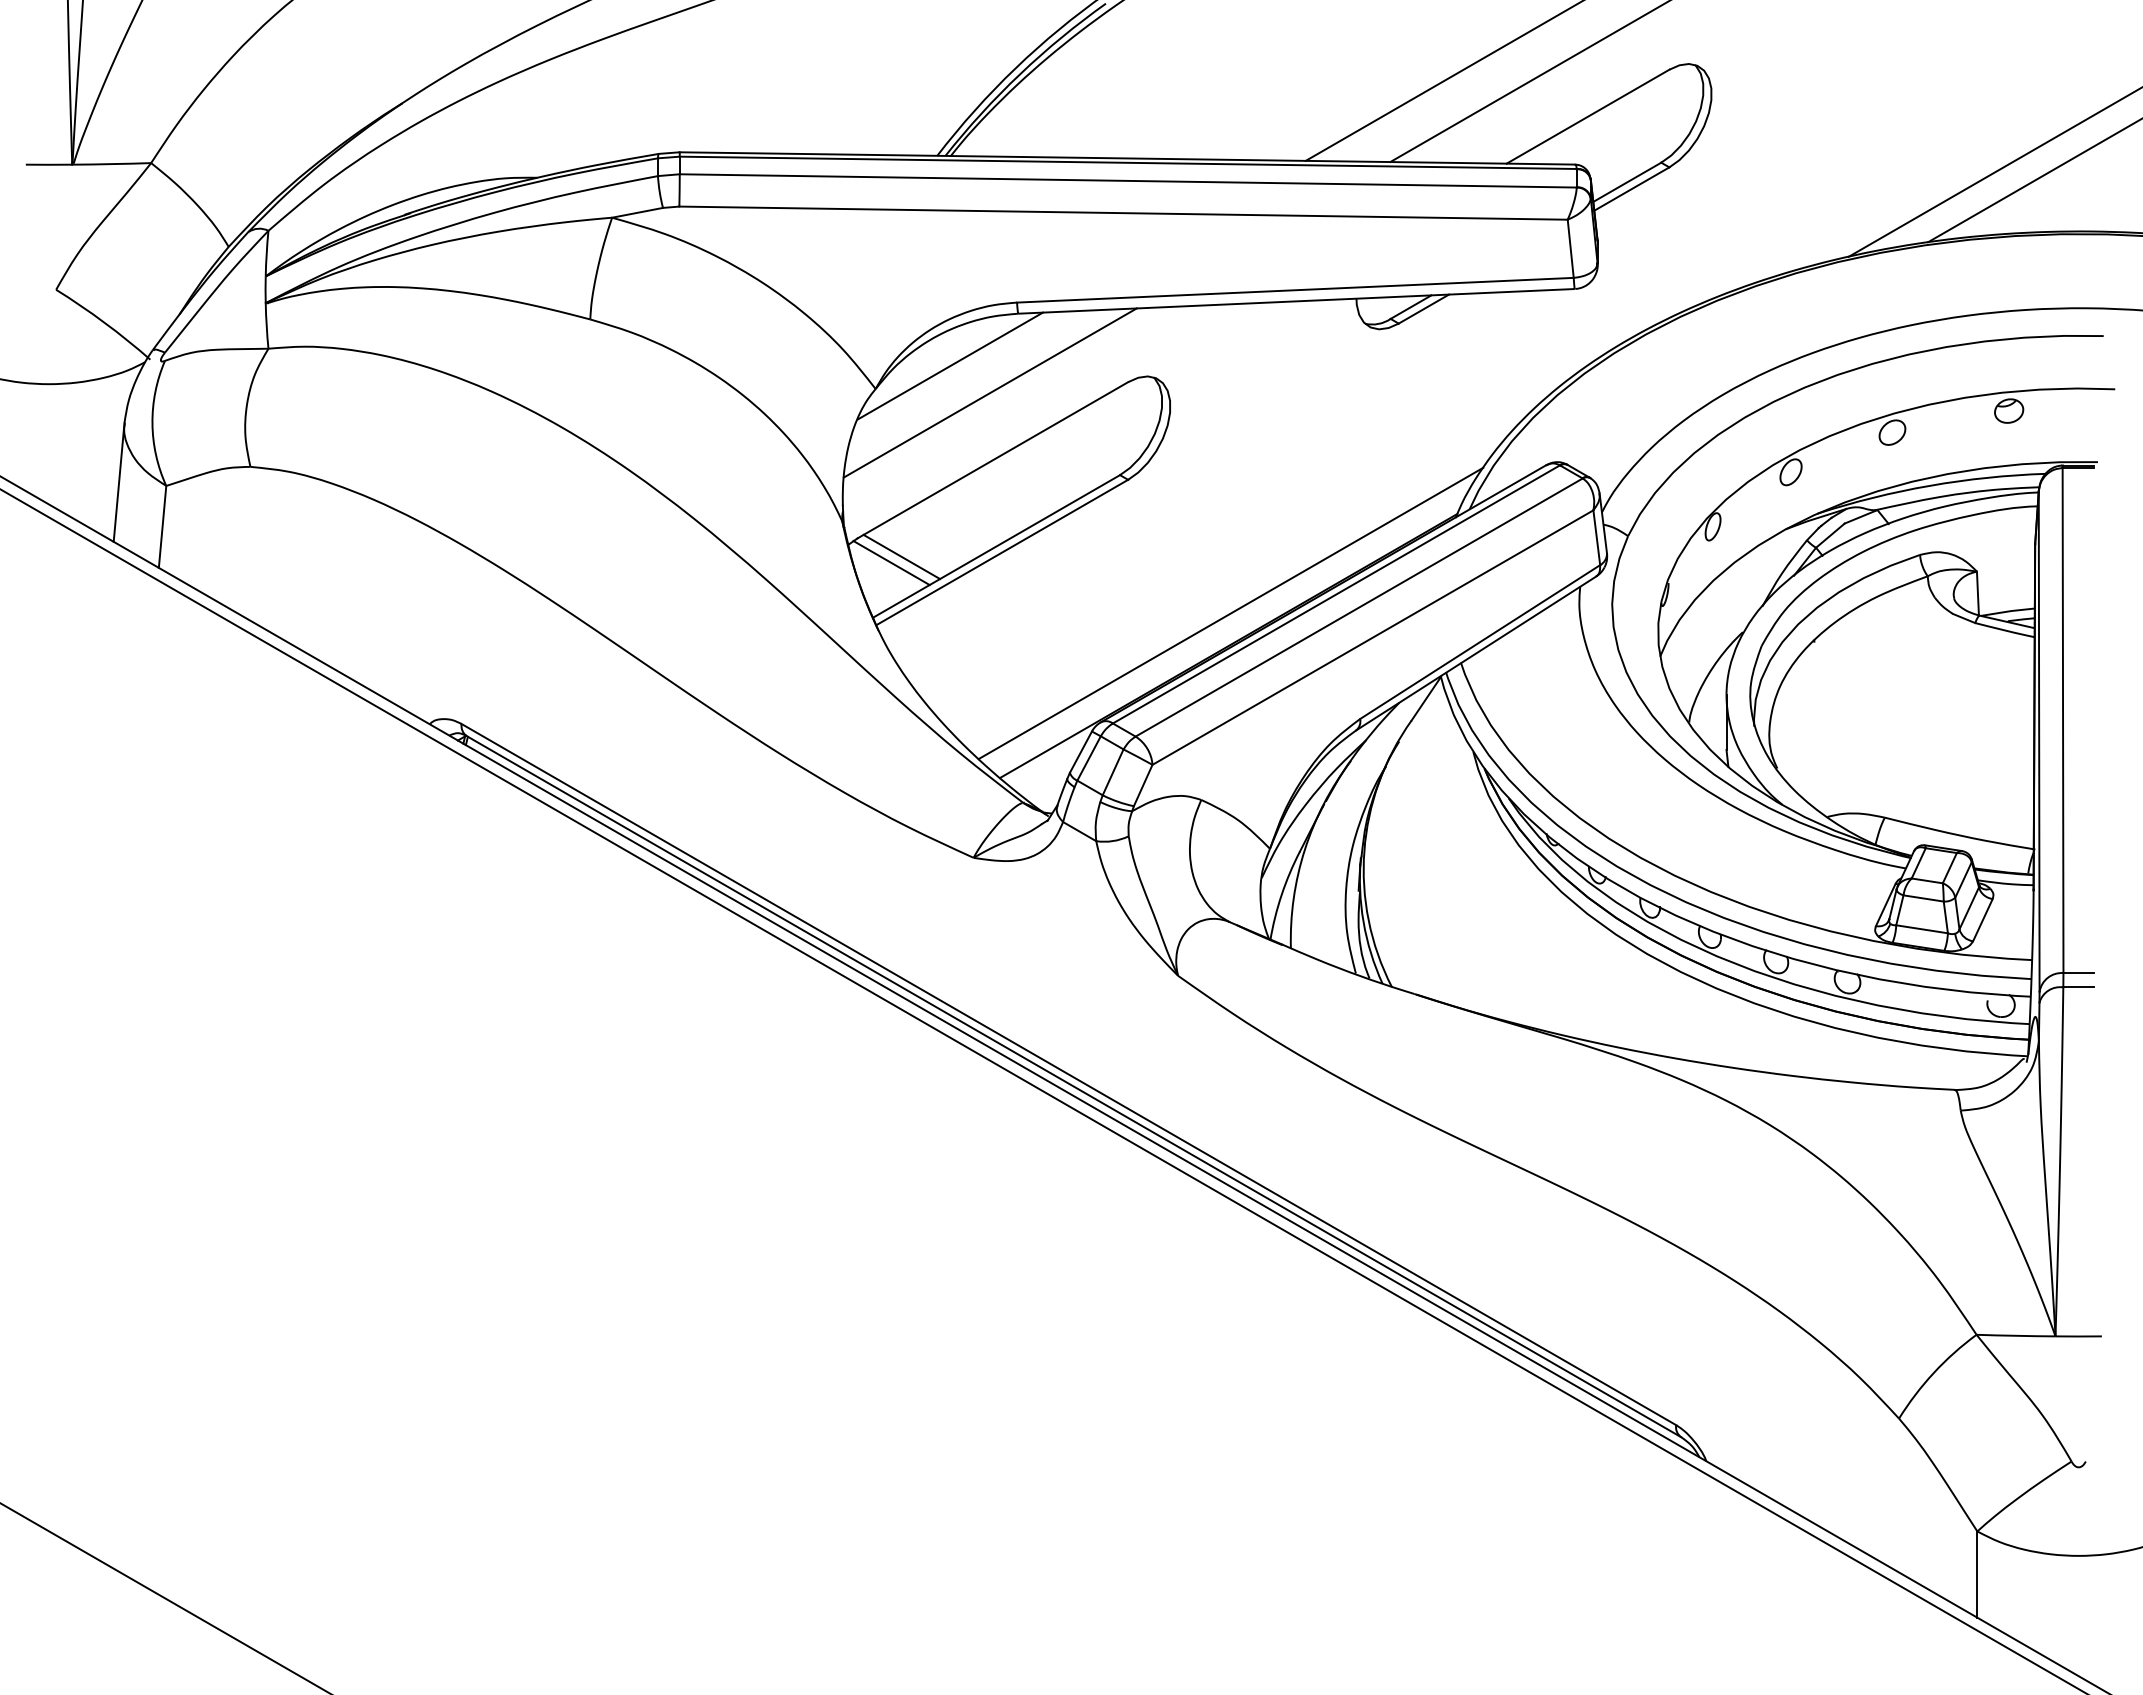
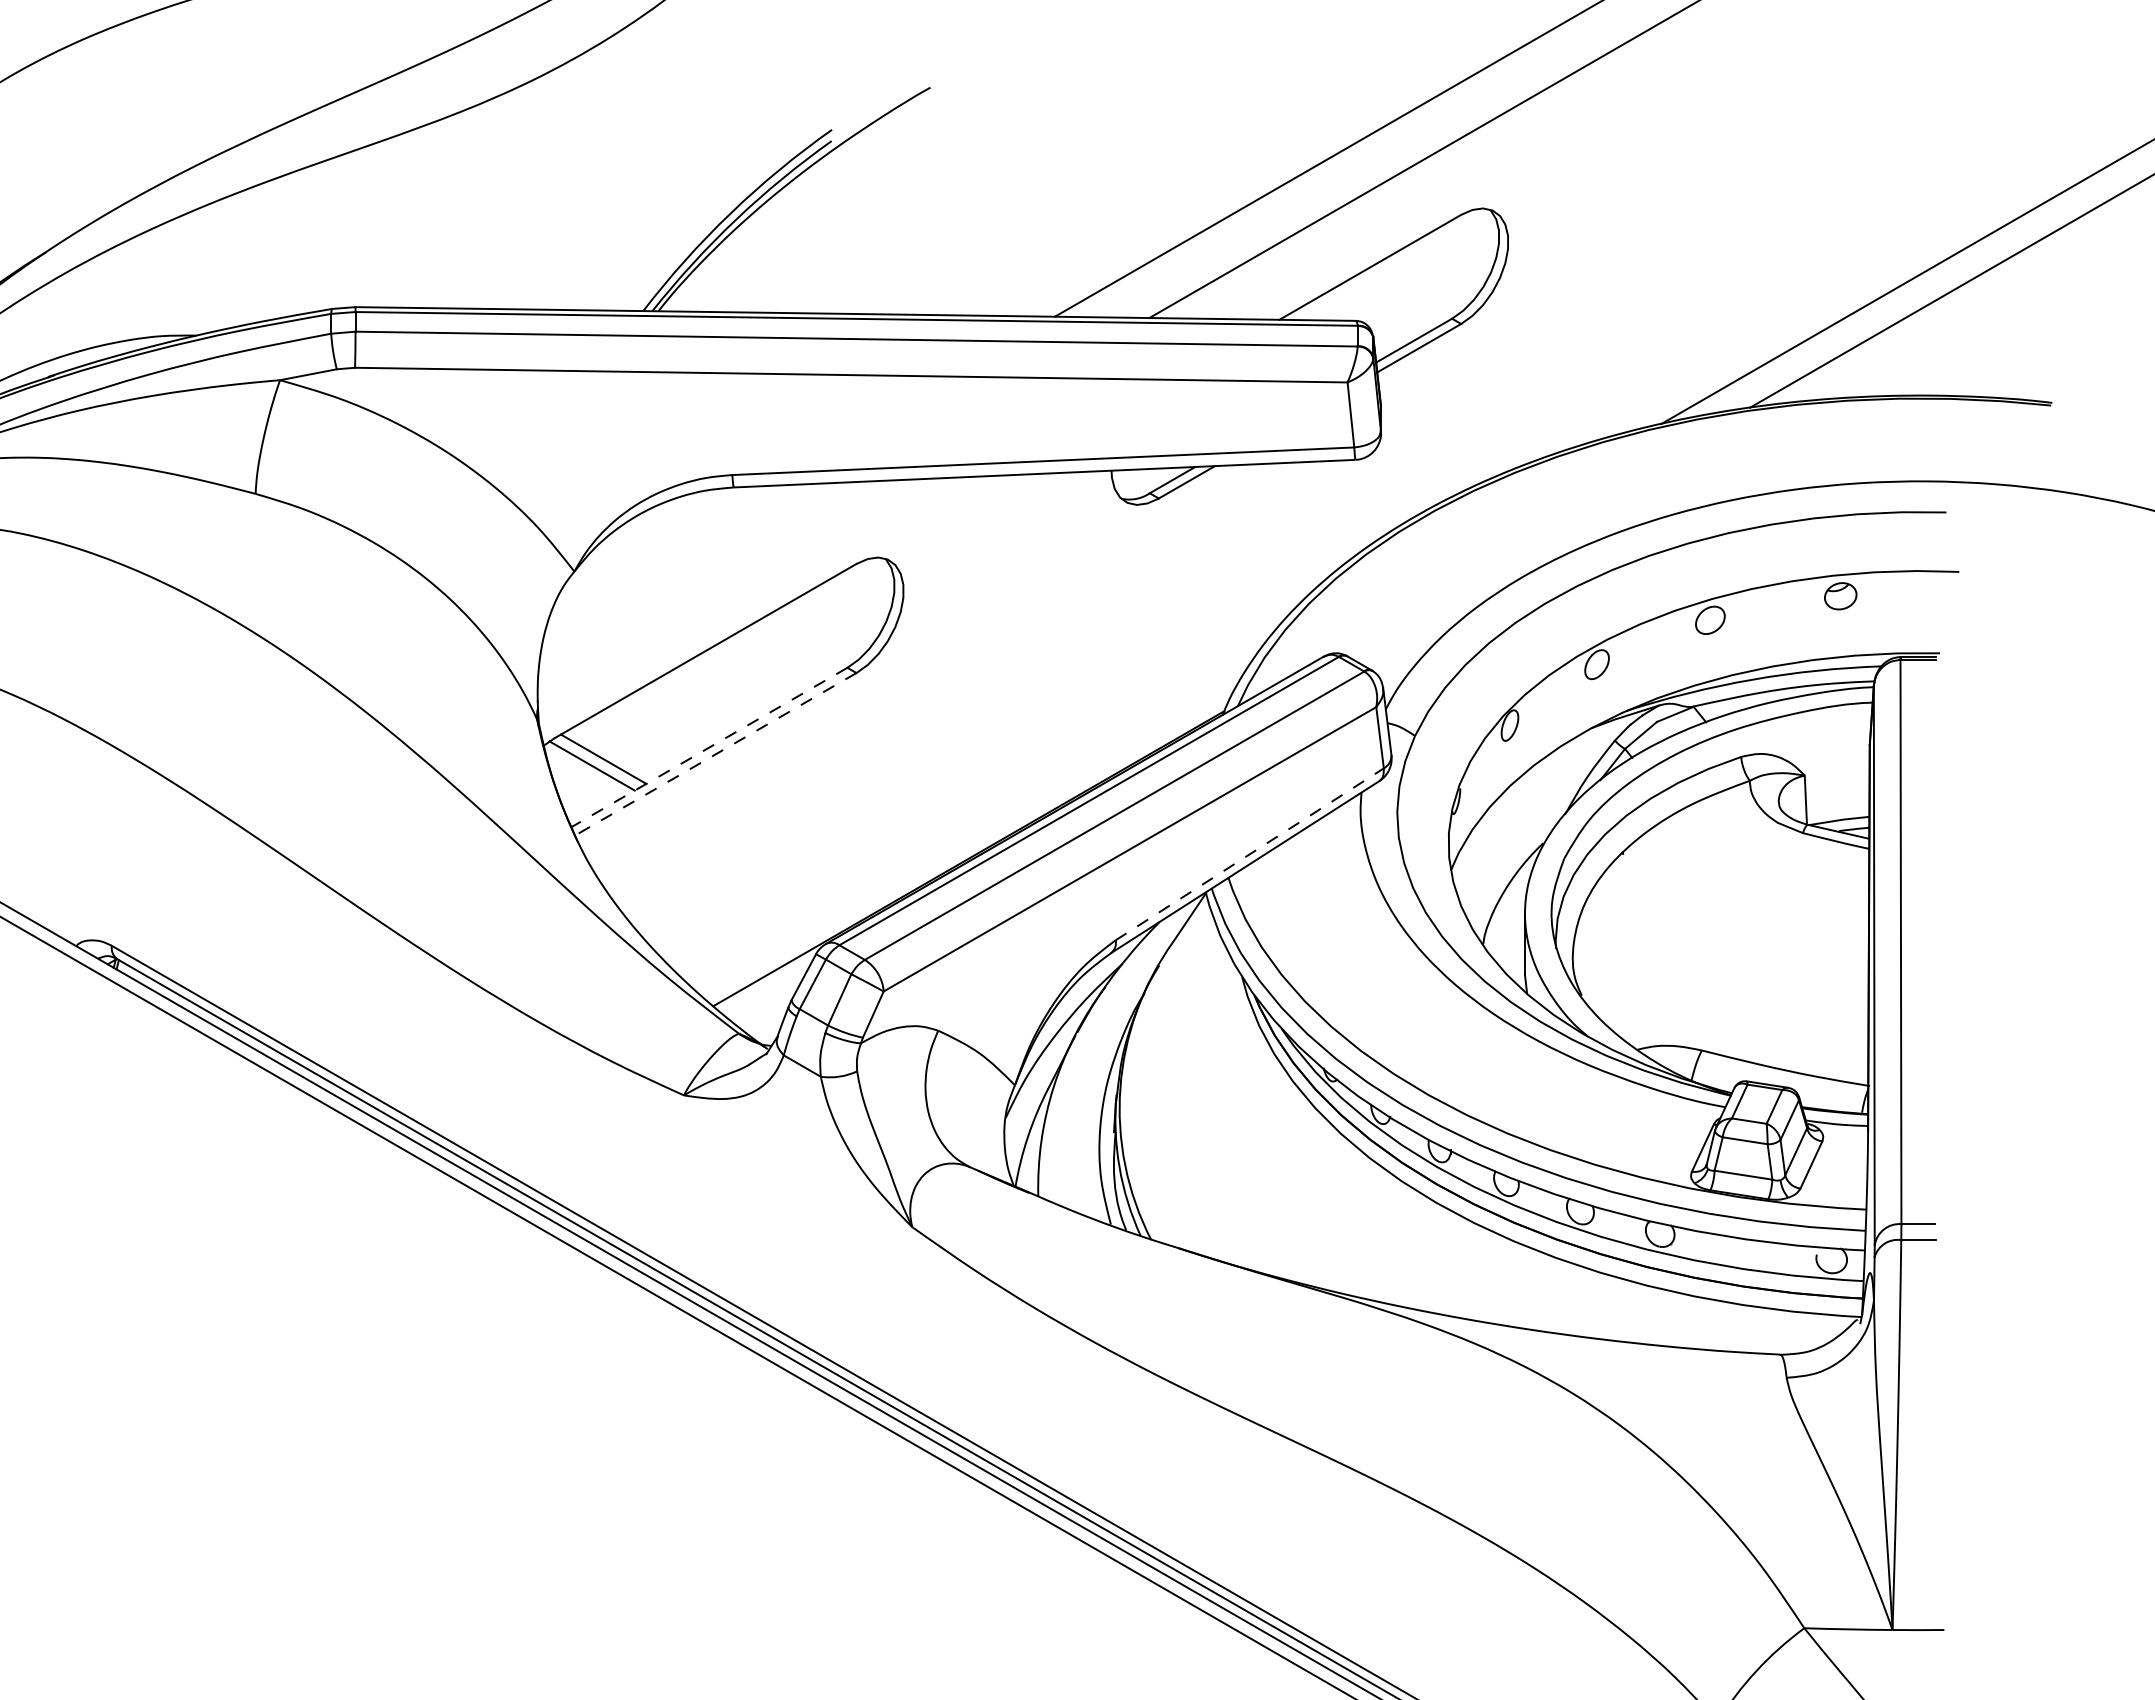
line: (949, 365) -> (656, 545), removed
line: (989, 392) -> (701, 575), removed
line: (996, 546) -> (709, 747), solid -> dashed
line: (1001, 552) -> (715, 754), solid -> dashed
line: (1230, 613) -> (970, 822), removed
line: (1480, 642) -> (1250, 854), solid -> dashed

